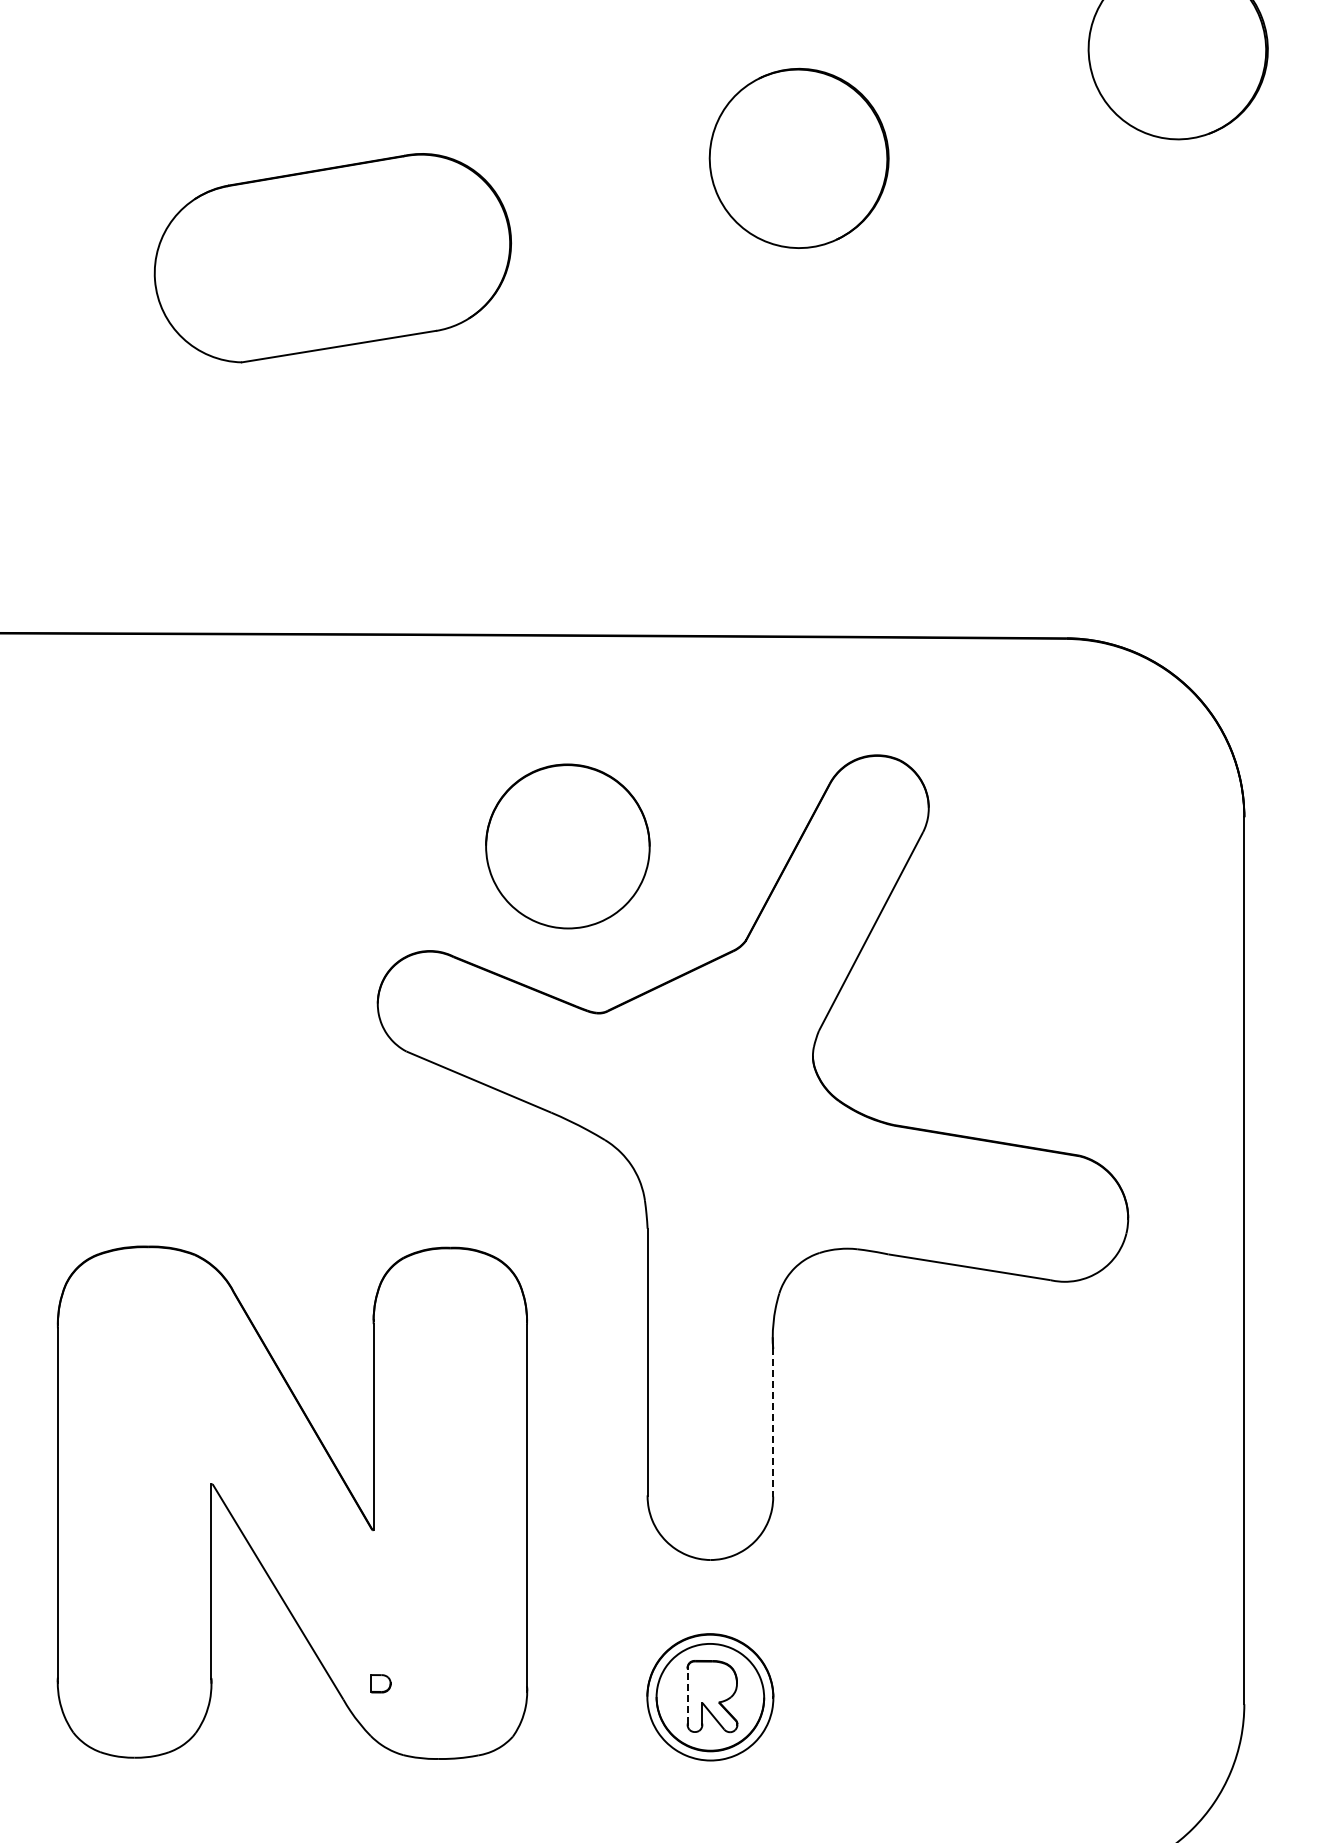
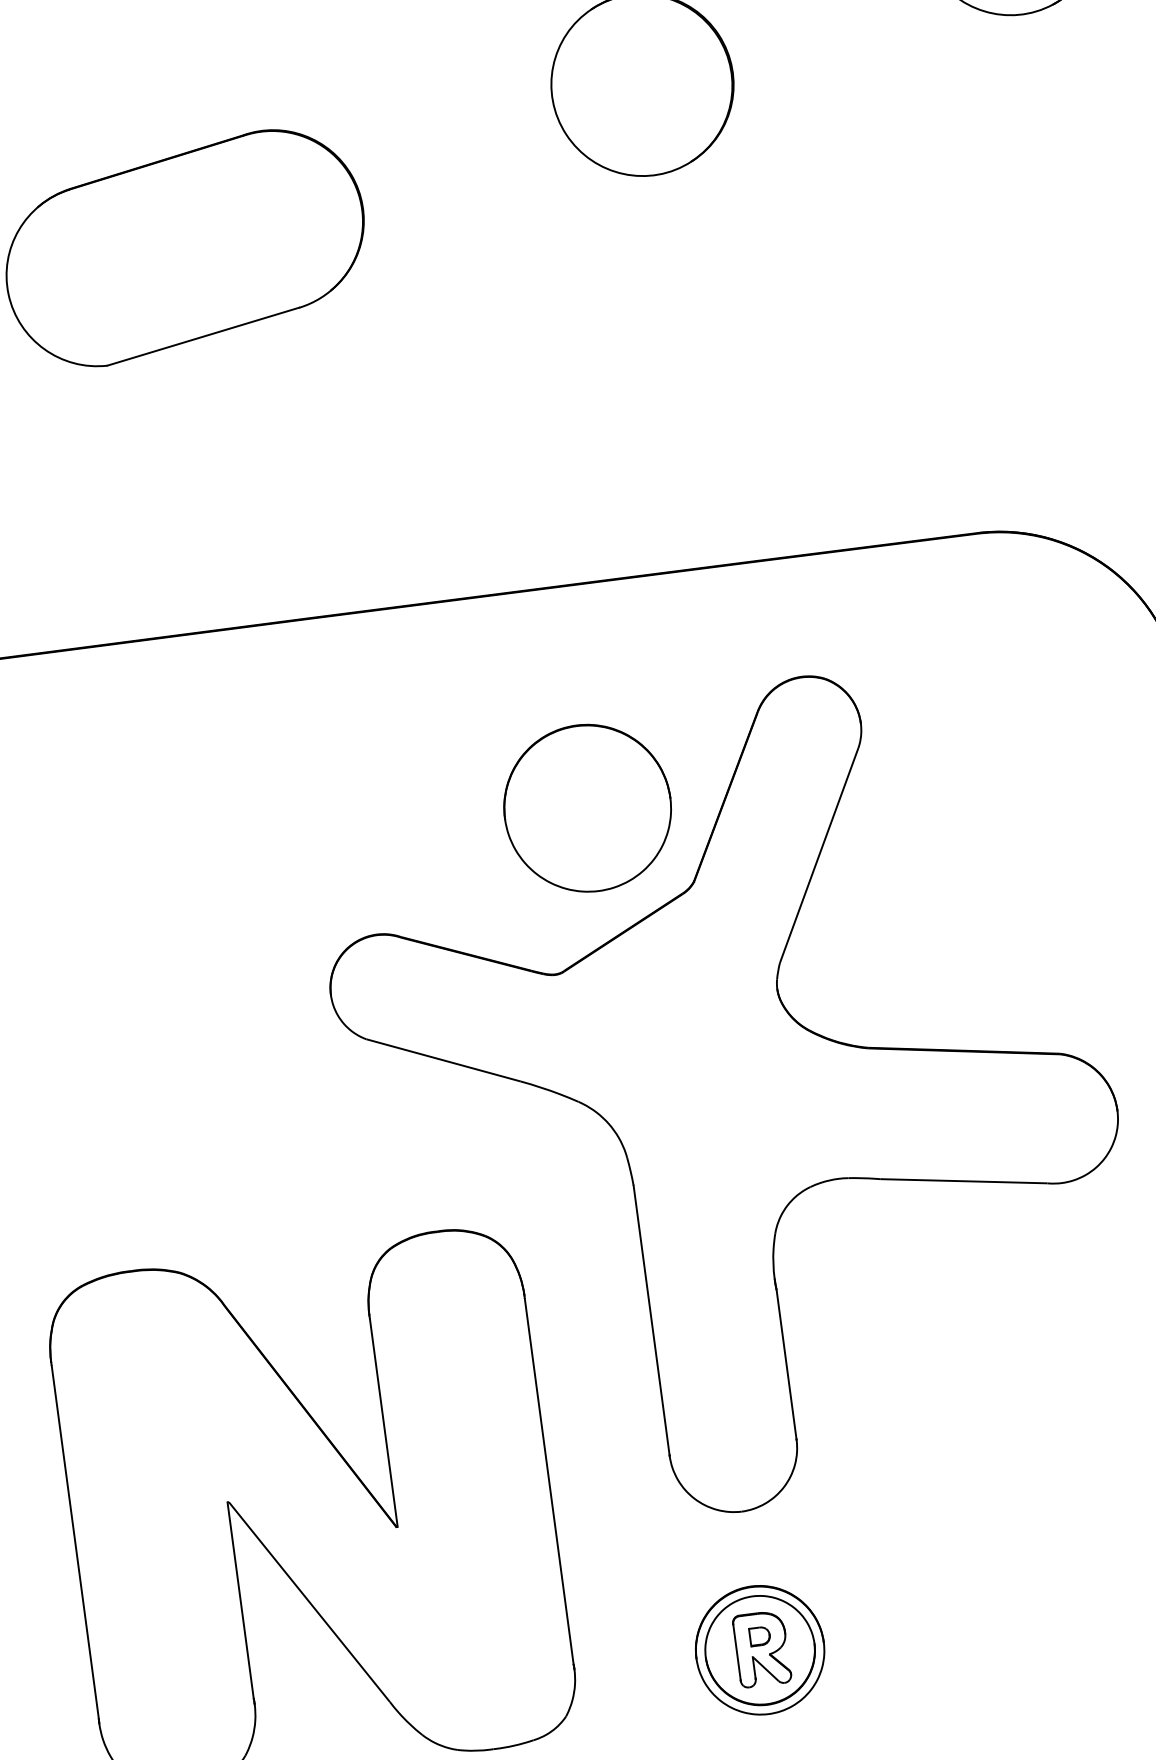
part: (567, 846) -> (587, 808), moved
line: (773, 1423) -> (786, 1365), dashed -> solid
part: (380, 1683) -> (759, 1636), moved
line: (687, 1696) -> (736, 1652), dashed -> solid

